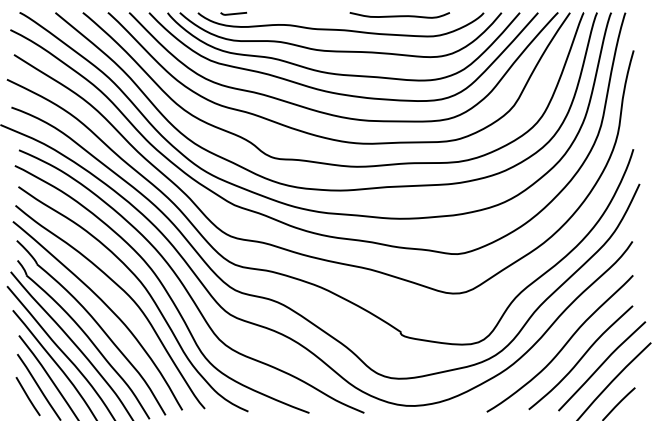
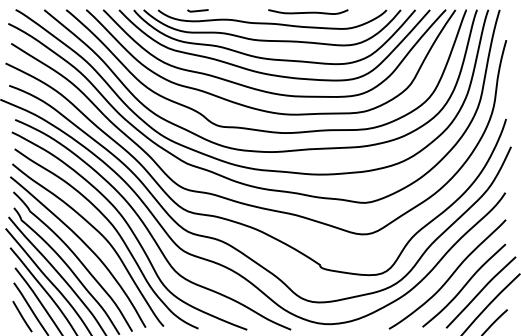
line: (233, 13) -> (197, 10), moved
curve: (399, 15) -> (308, 12), moved

